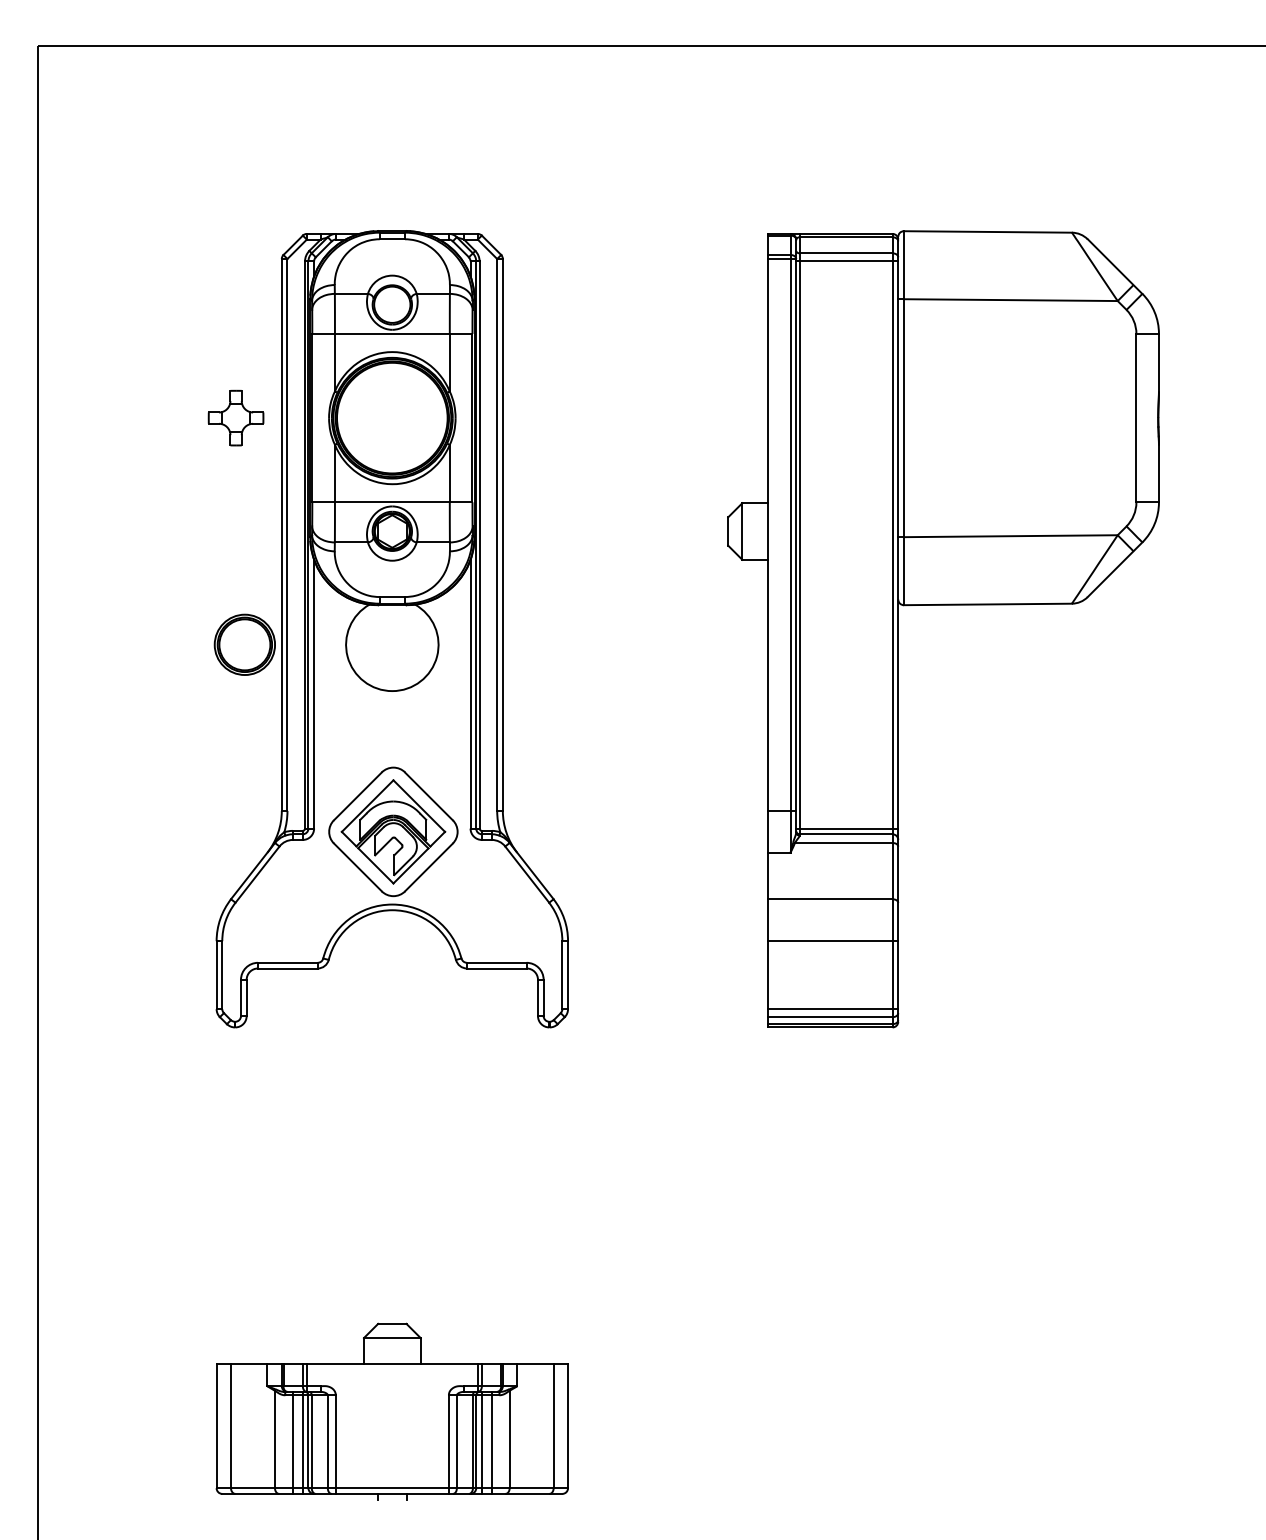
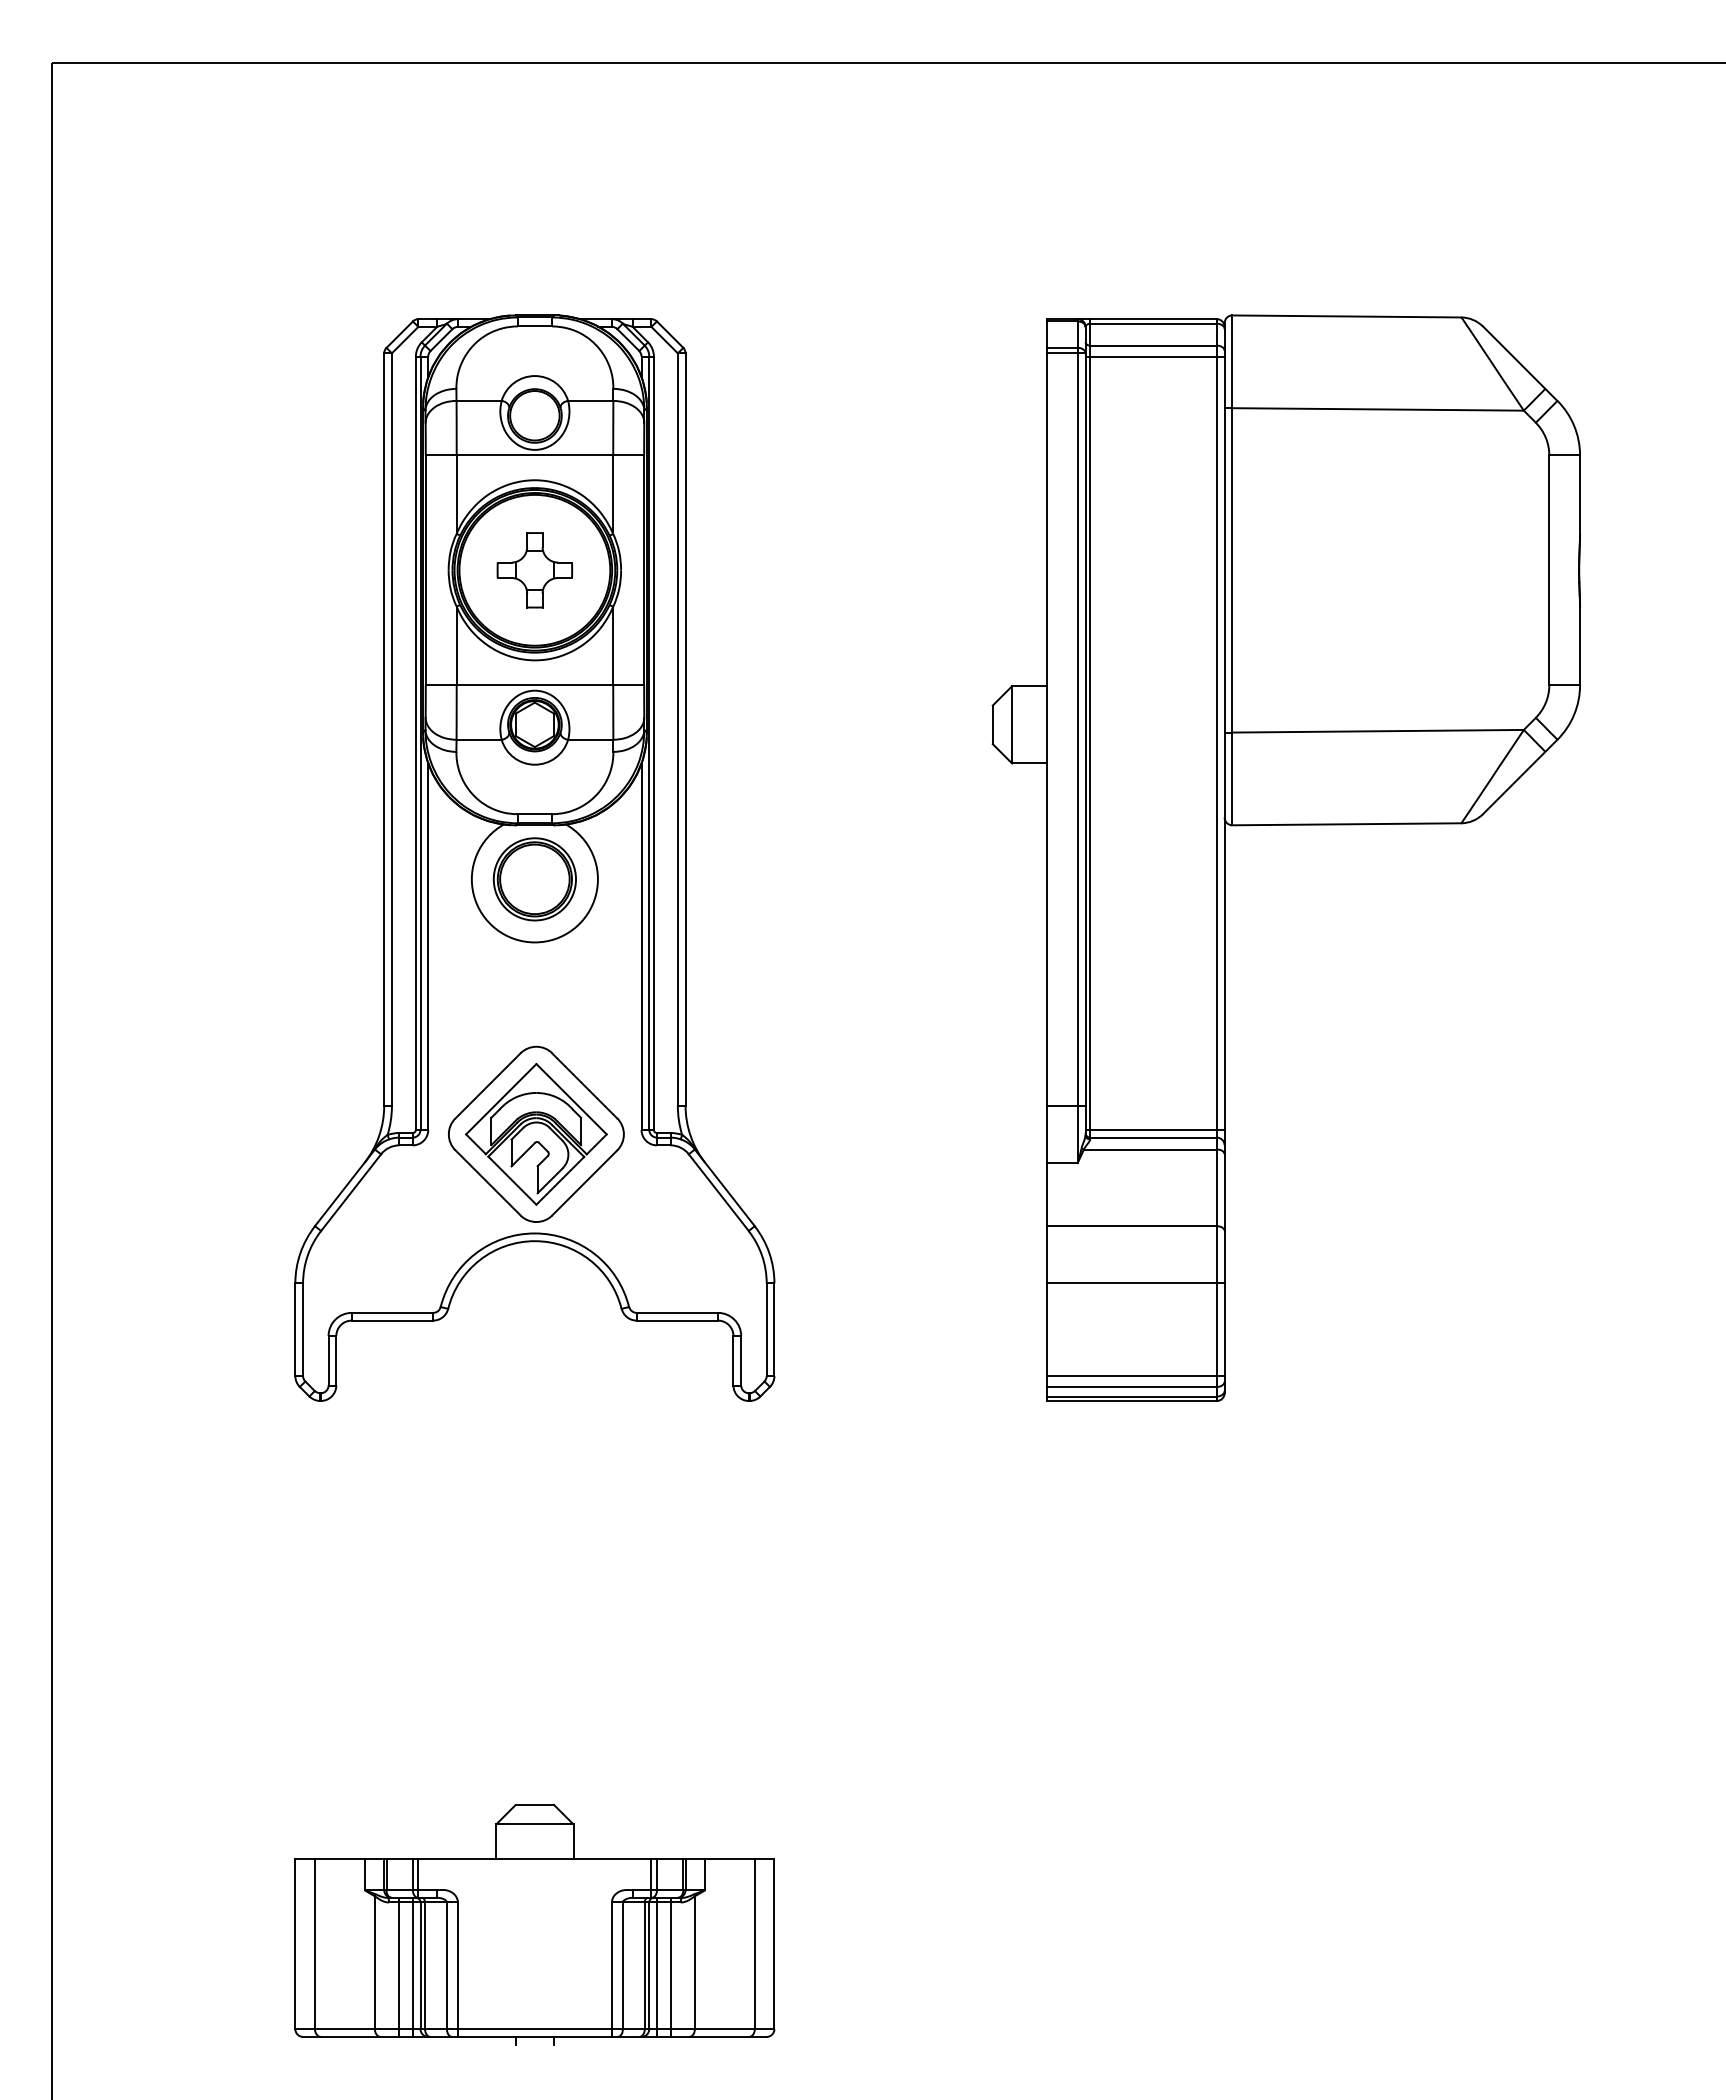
part: (235, 418) -> (534, 570), moved
part: (244, 644) -> (534, 879), moved

